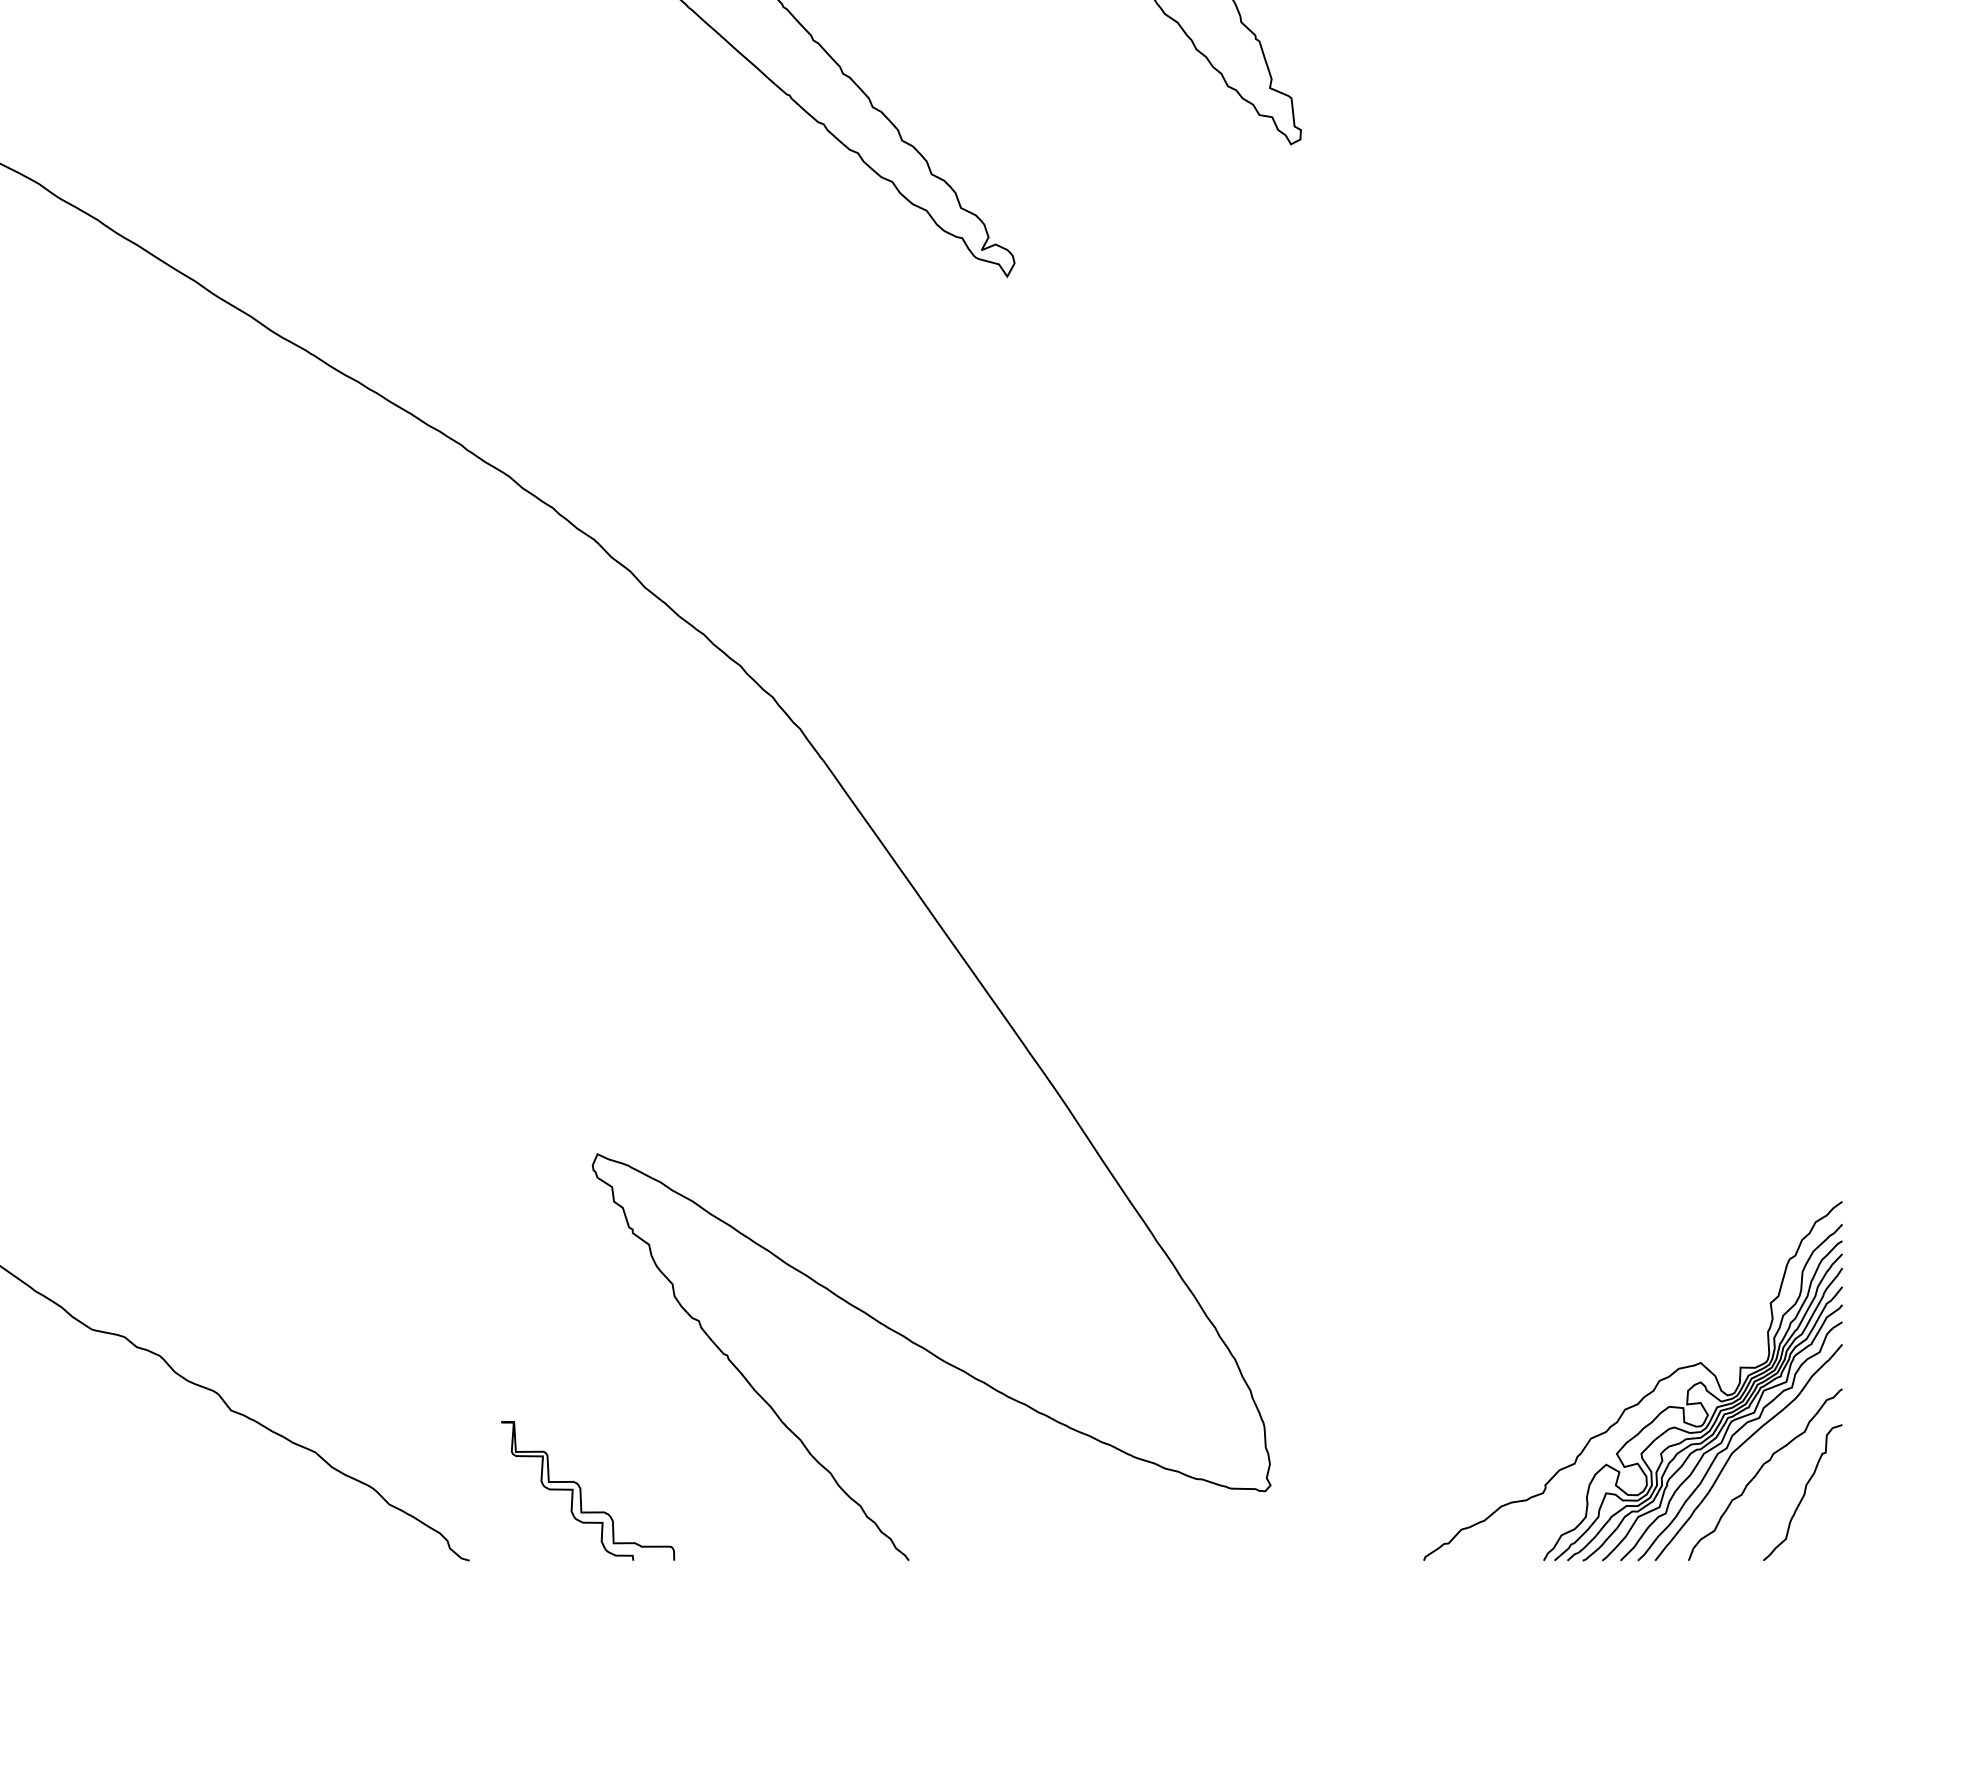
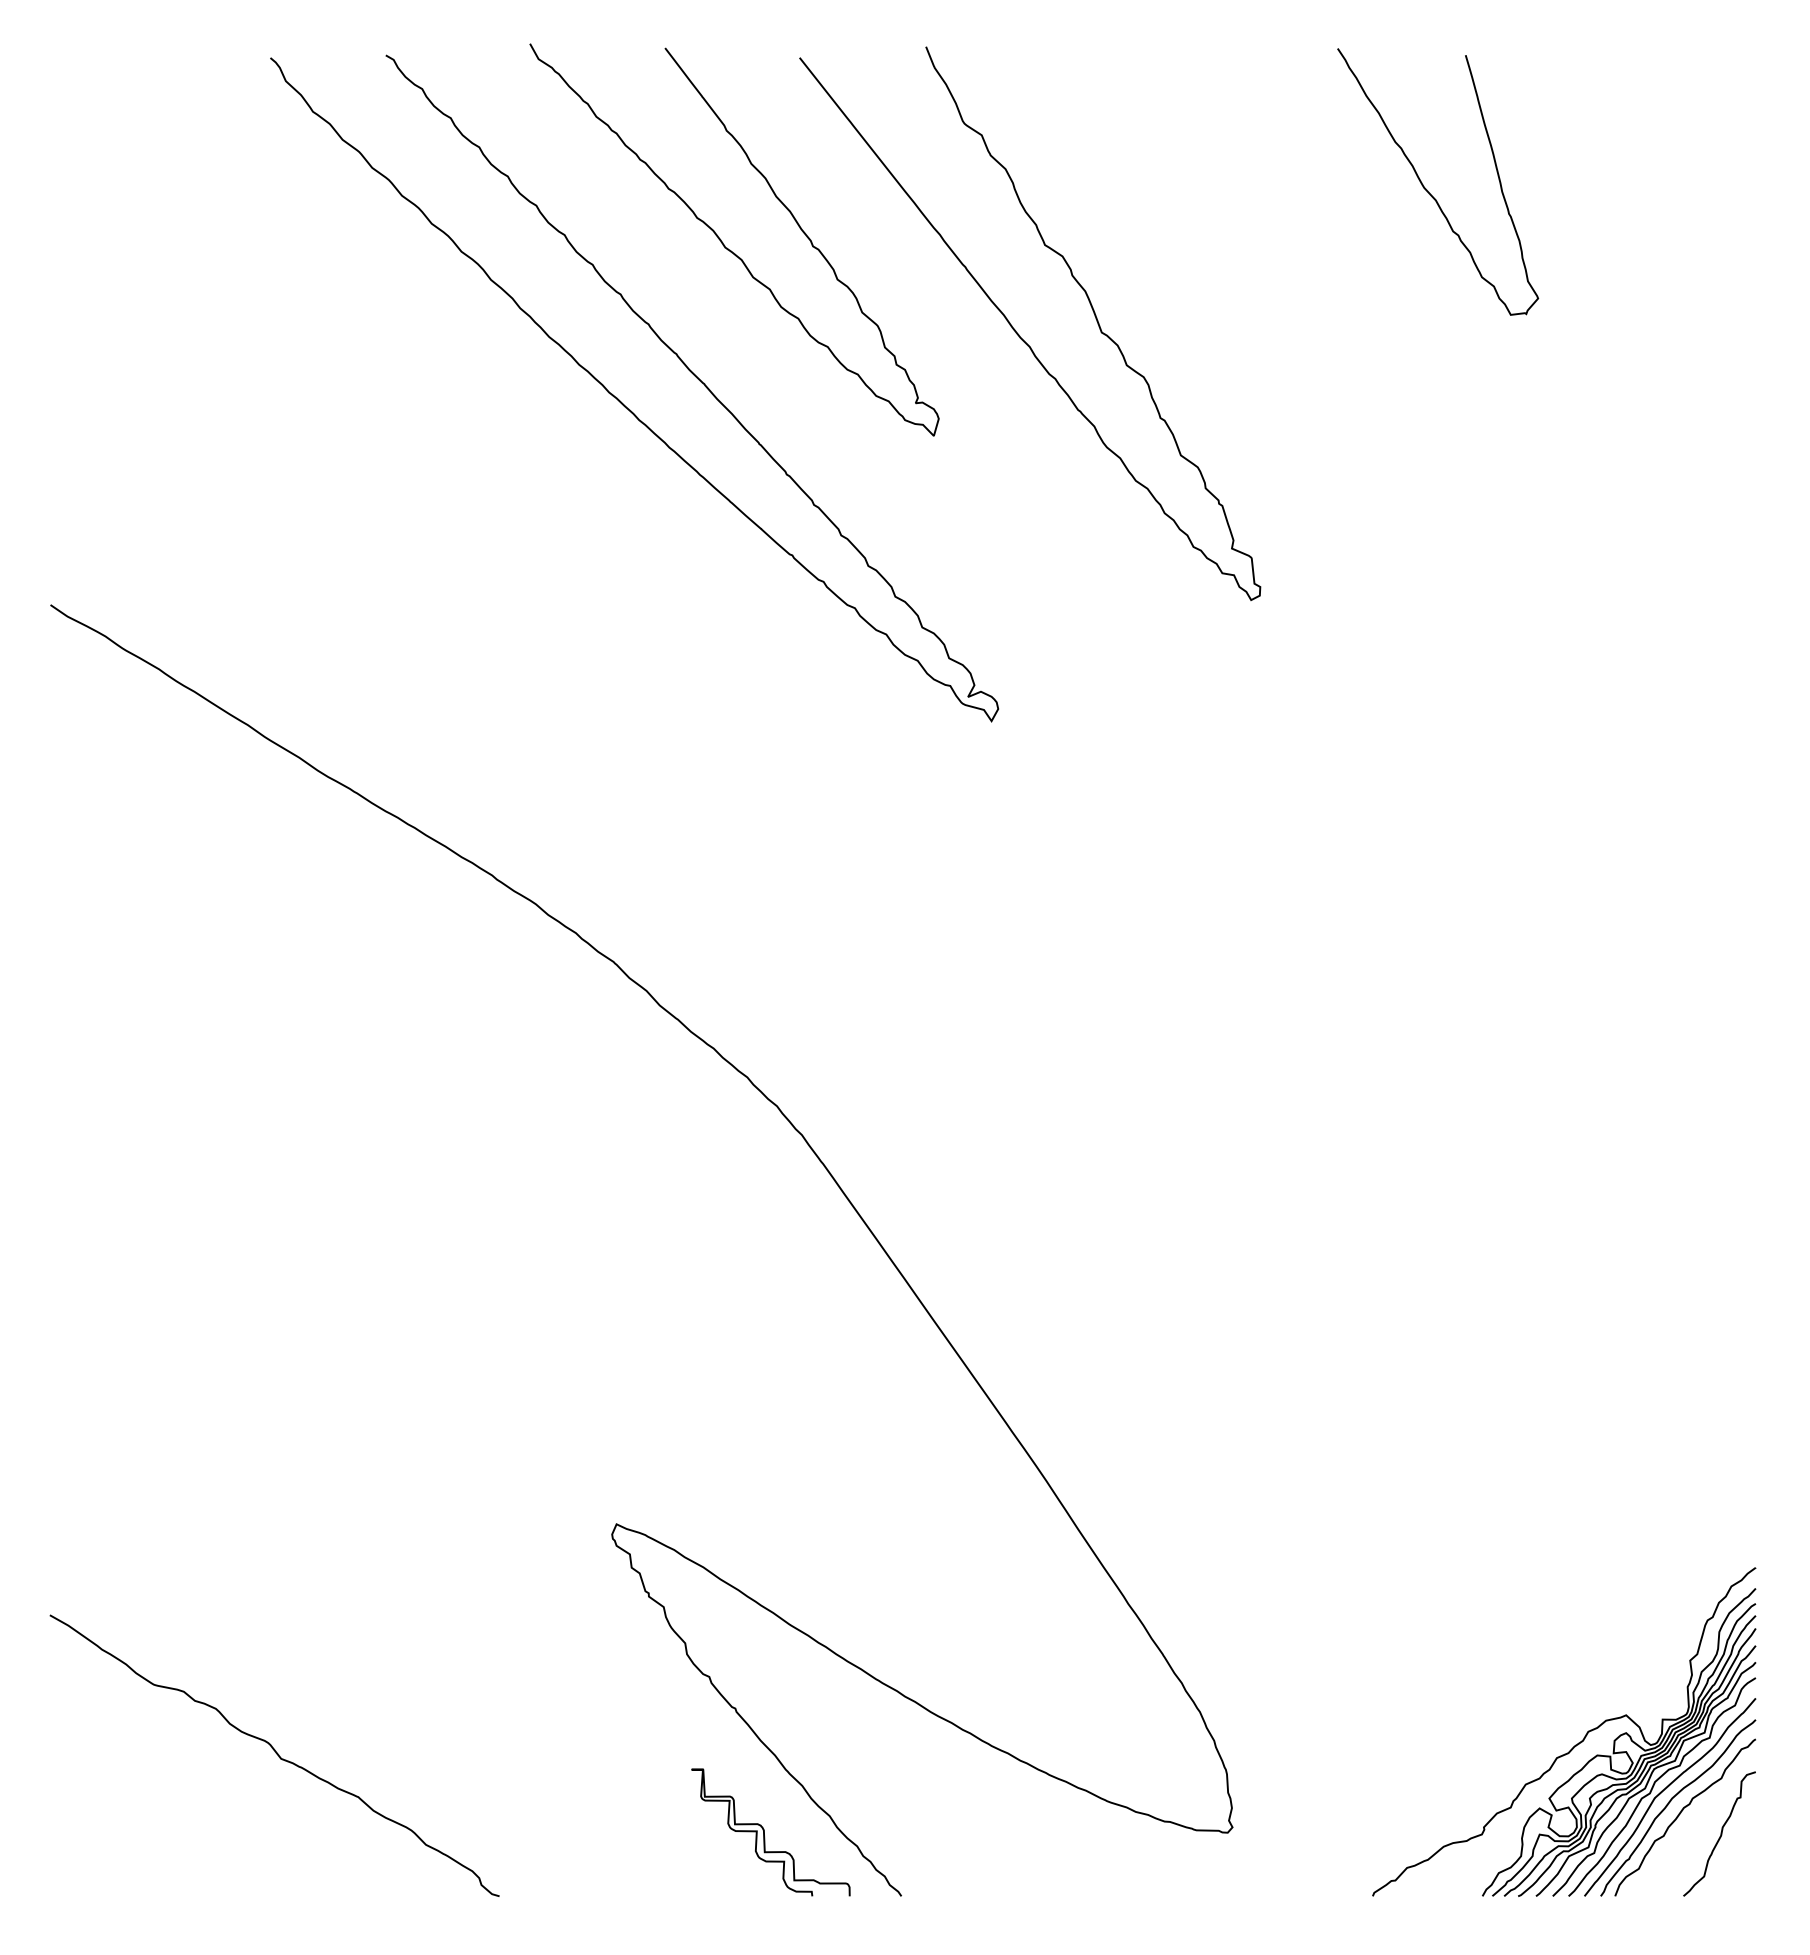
curve: (1750, 1457) -> (1671, 1801), added
curve: (581, 1490) -> (764, 1832), moved

